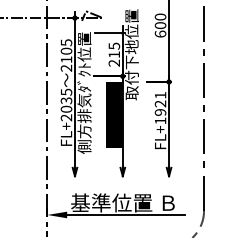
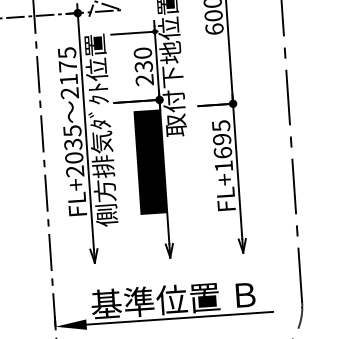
text: (66, 50) -> (67, 65), 2105 -> 2175
text: (114, 50) -> (143, 60), 215 -> 230
text: (160, 103) -> (221, 138), FL+1921 -> FL+1695

